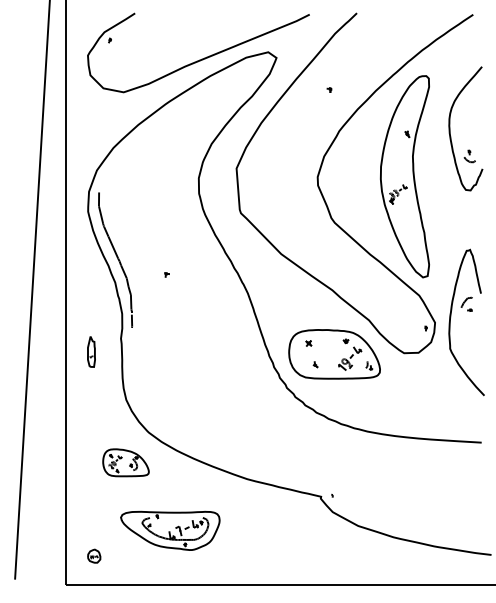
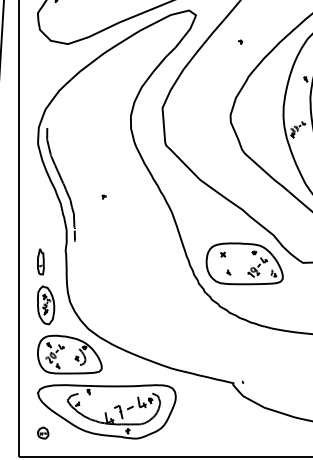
part: (97, 403) -> (45, 305), added
part: (125, 462) -> (69, 354), size x1.67
part: (170, 530) -> (107, 411), size x1.67

